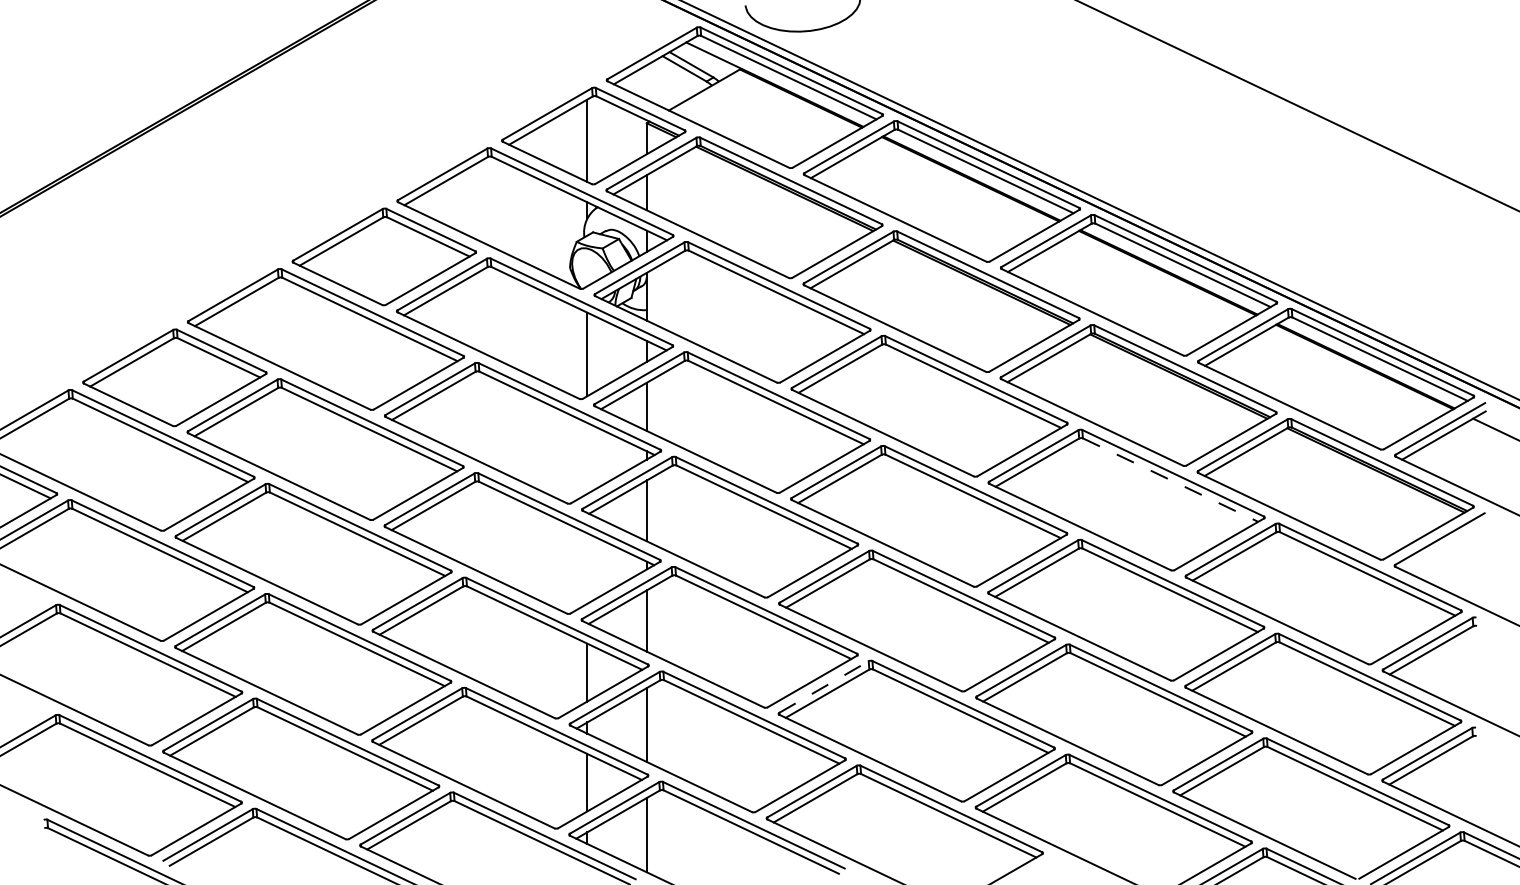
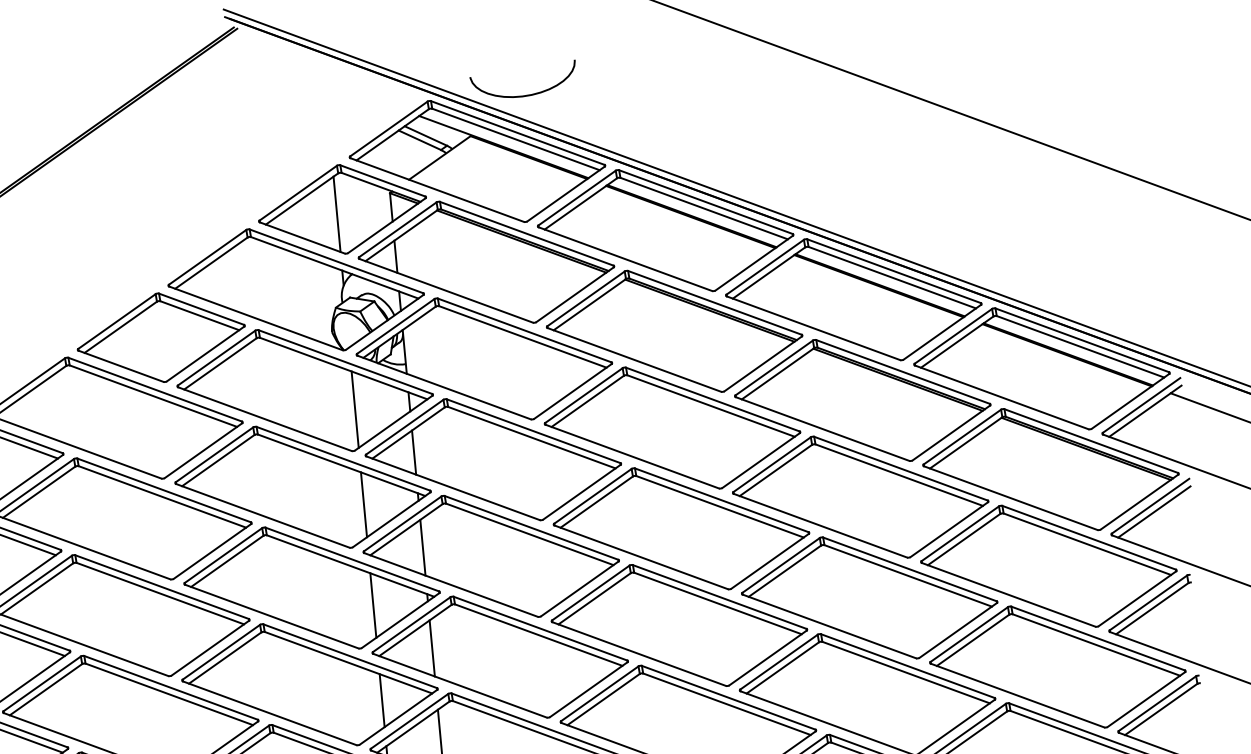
line: (587, 457) -> (364, 503), added
line: (1171, 480) -> (900, 475), dashed -> solid
line: (1443, 545) -> (1154, 511), added
line: (587, 568) -> (373, 605), added
line: (824, 687) -> (600, 694), dashed -> solid

